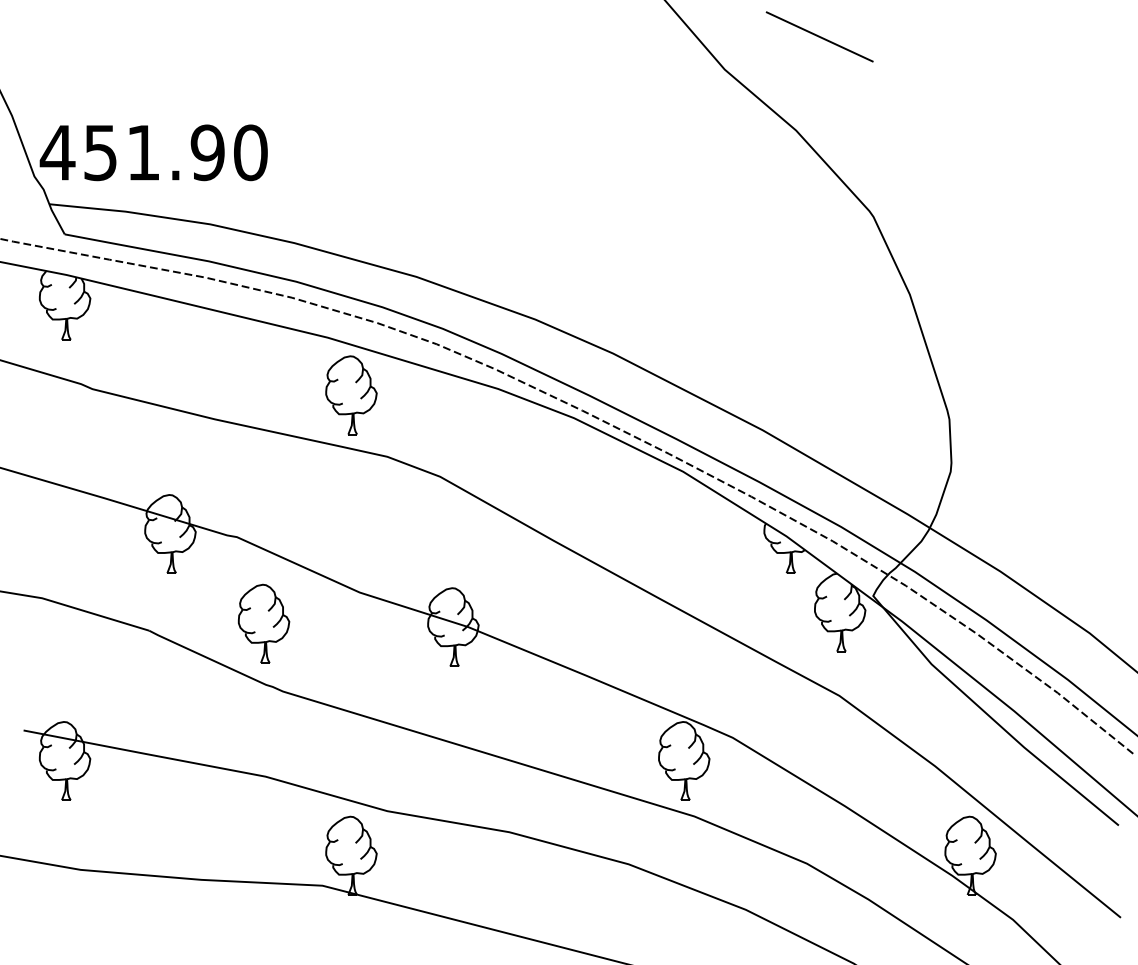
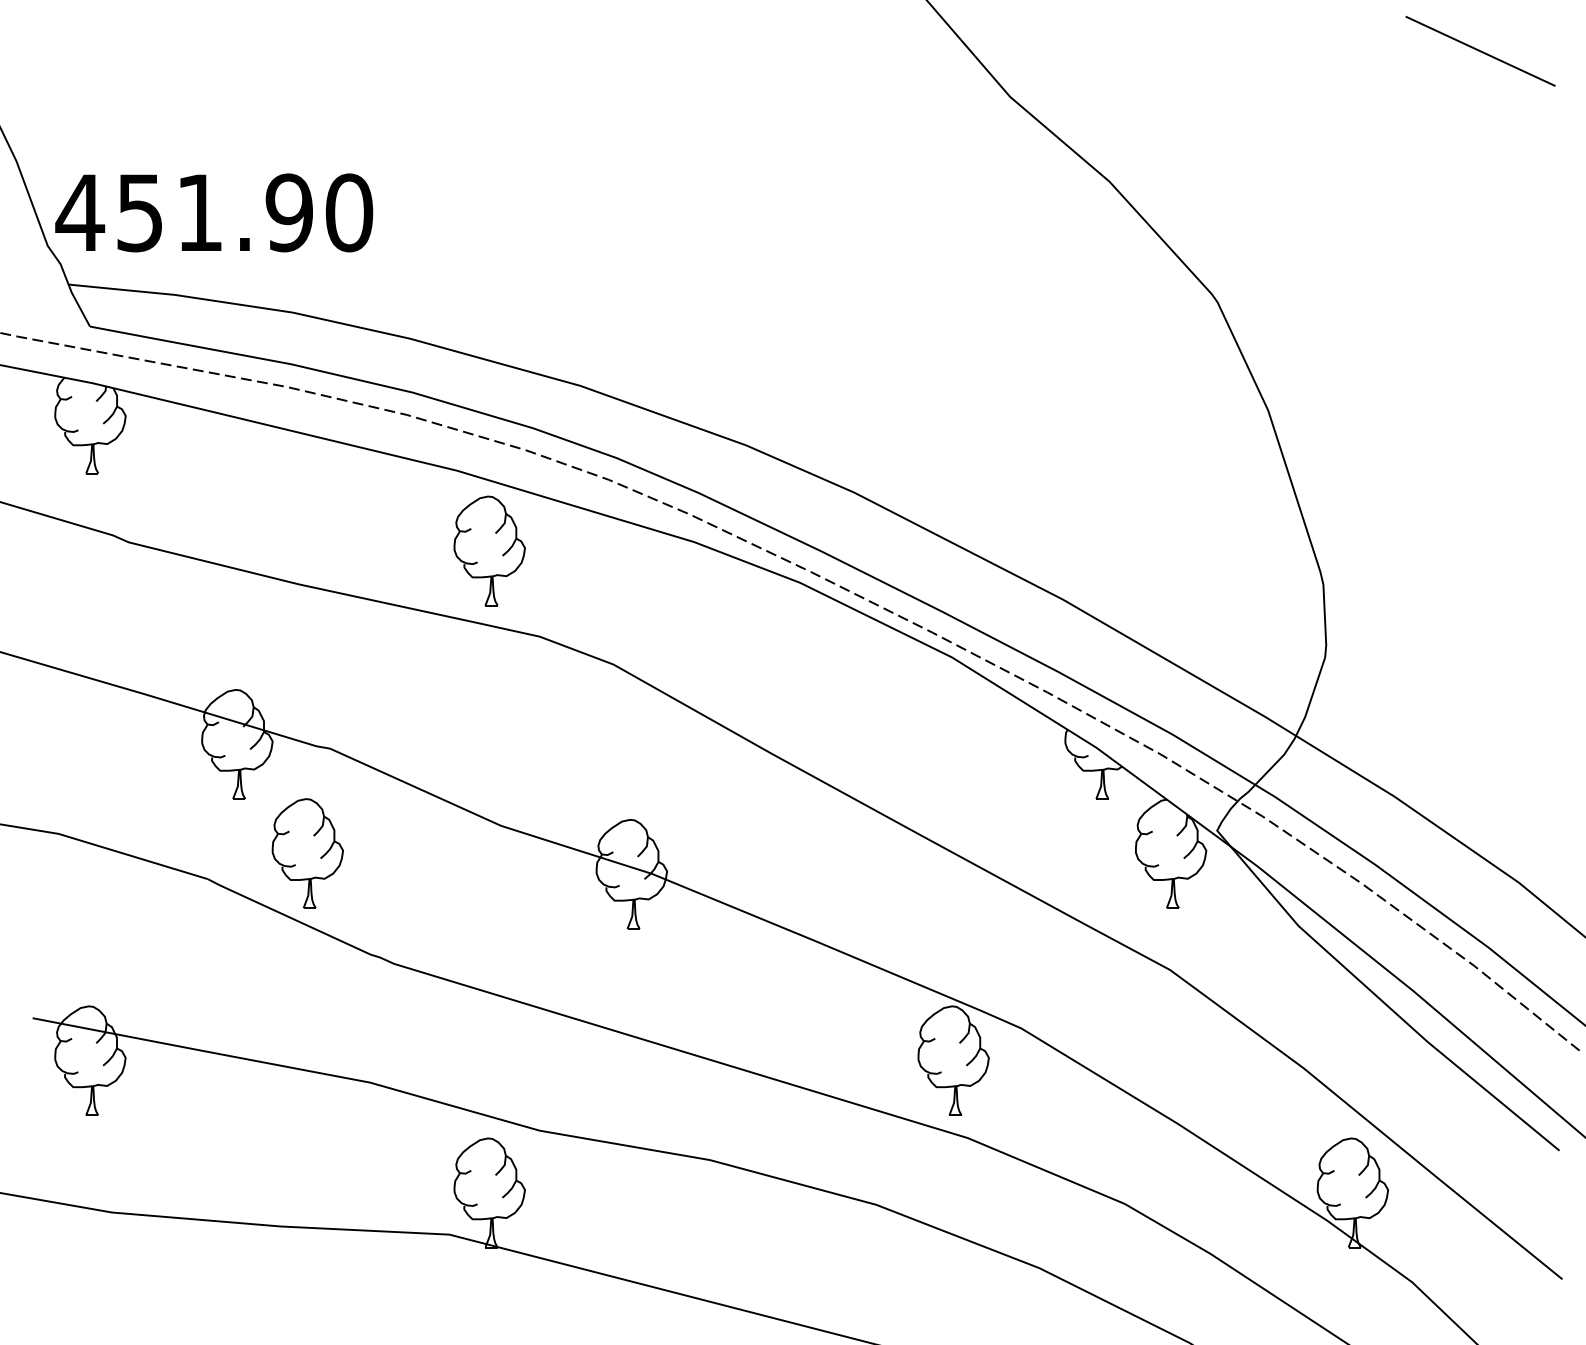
line: (819, 36) -> (1480, 50), moved
part: (263, 623) -> (307, 853), moved

